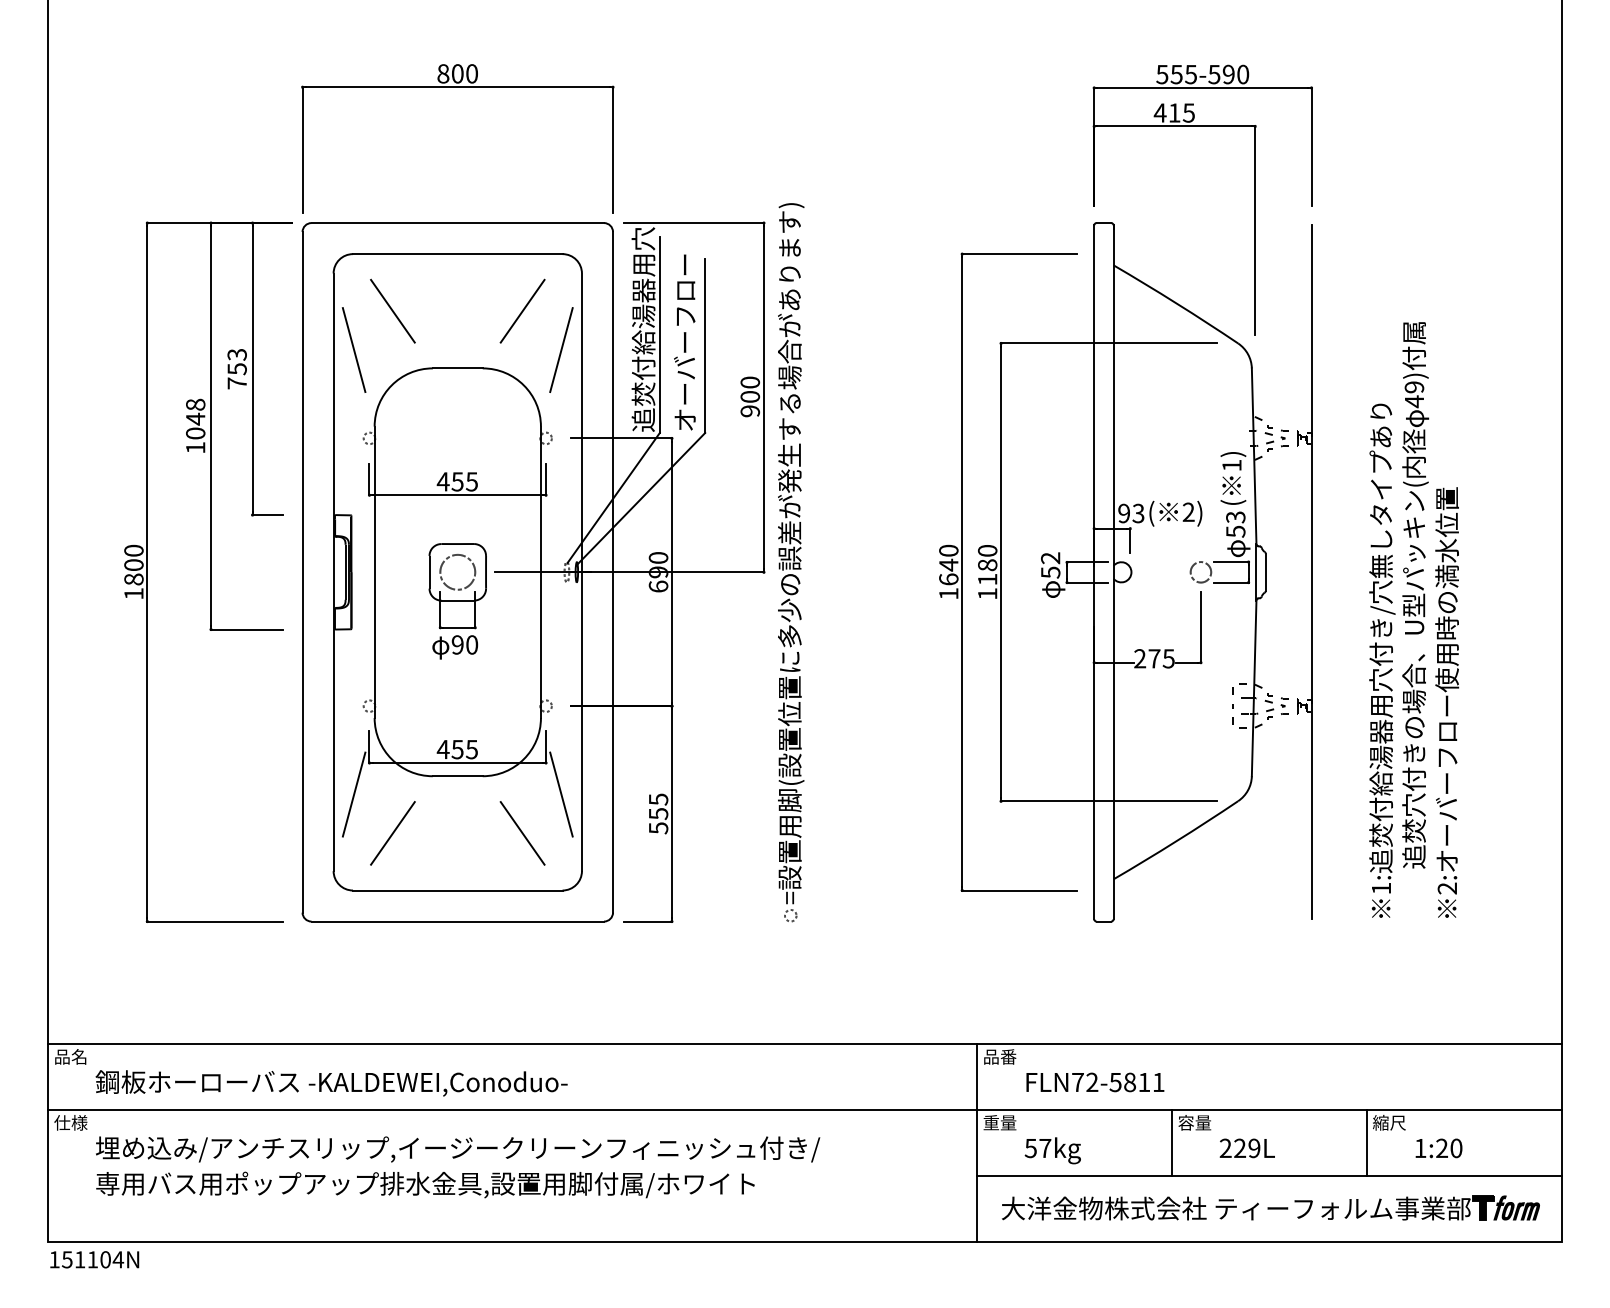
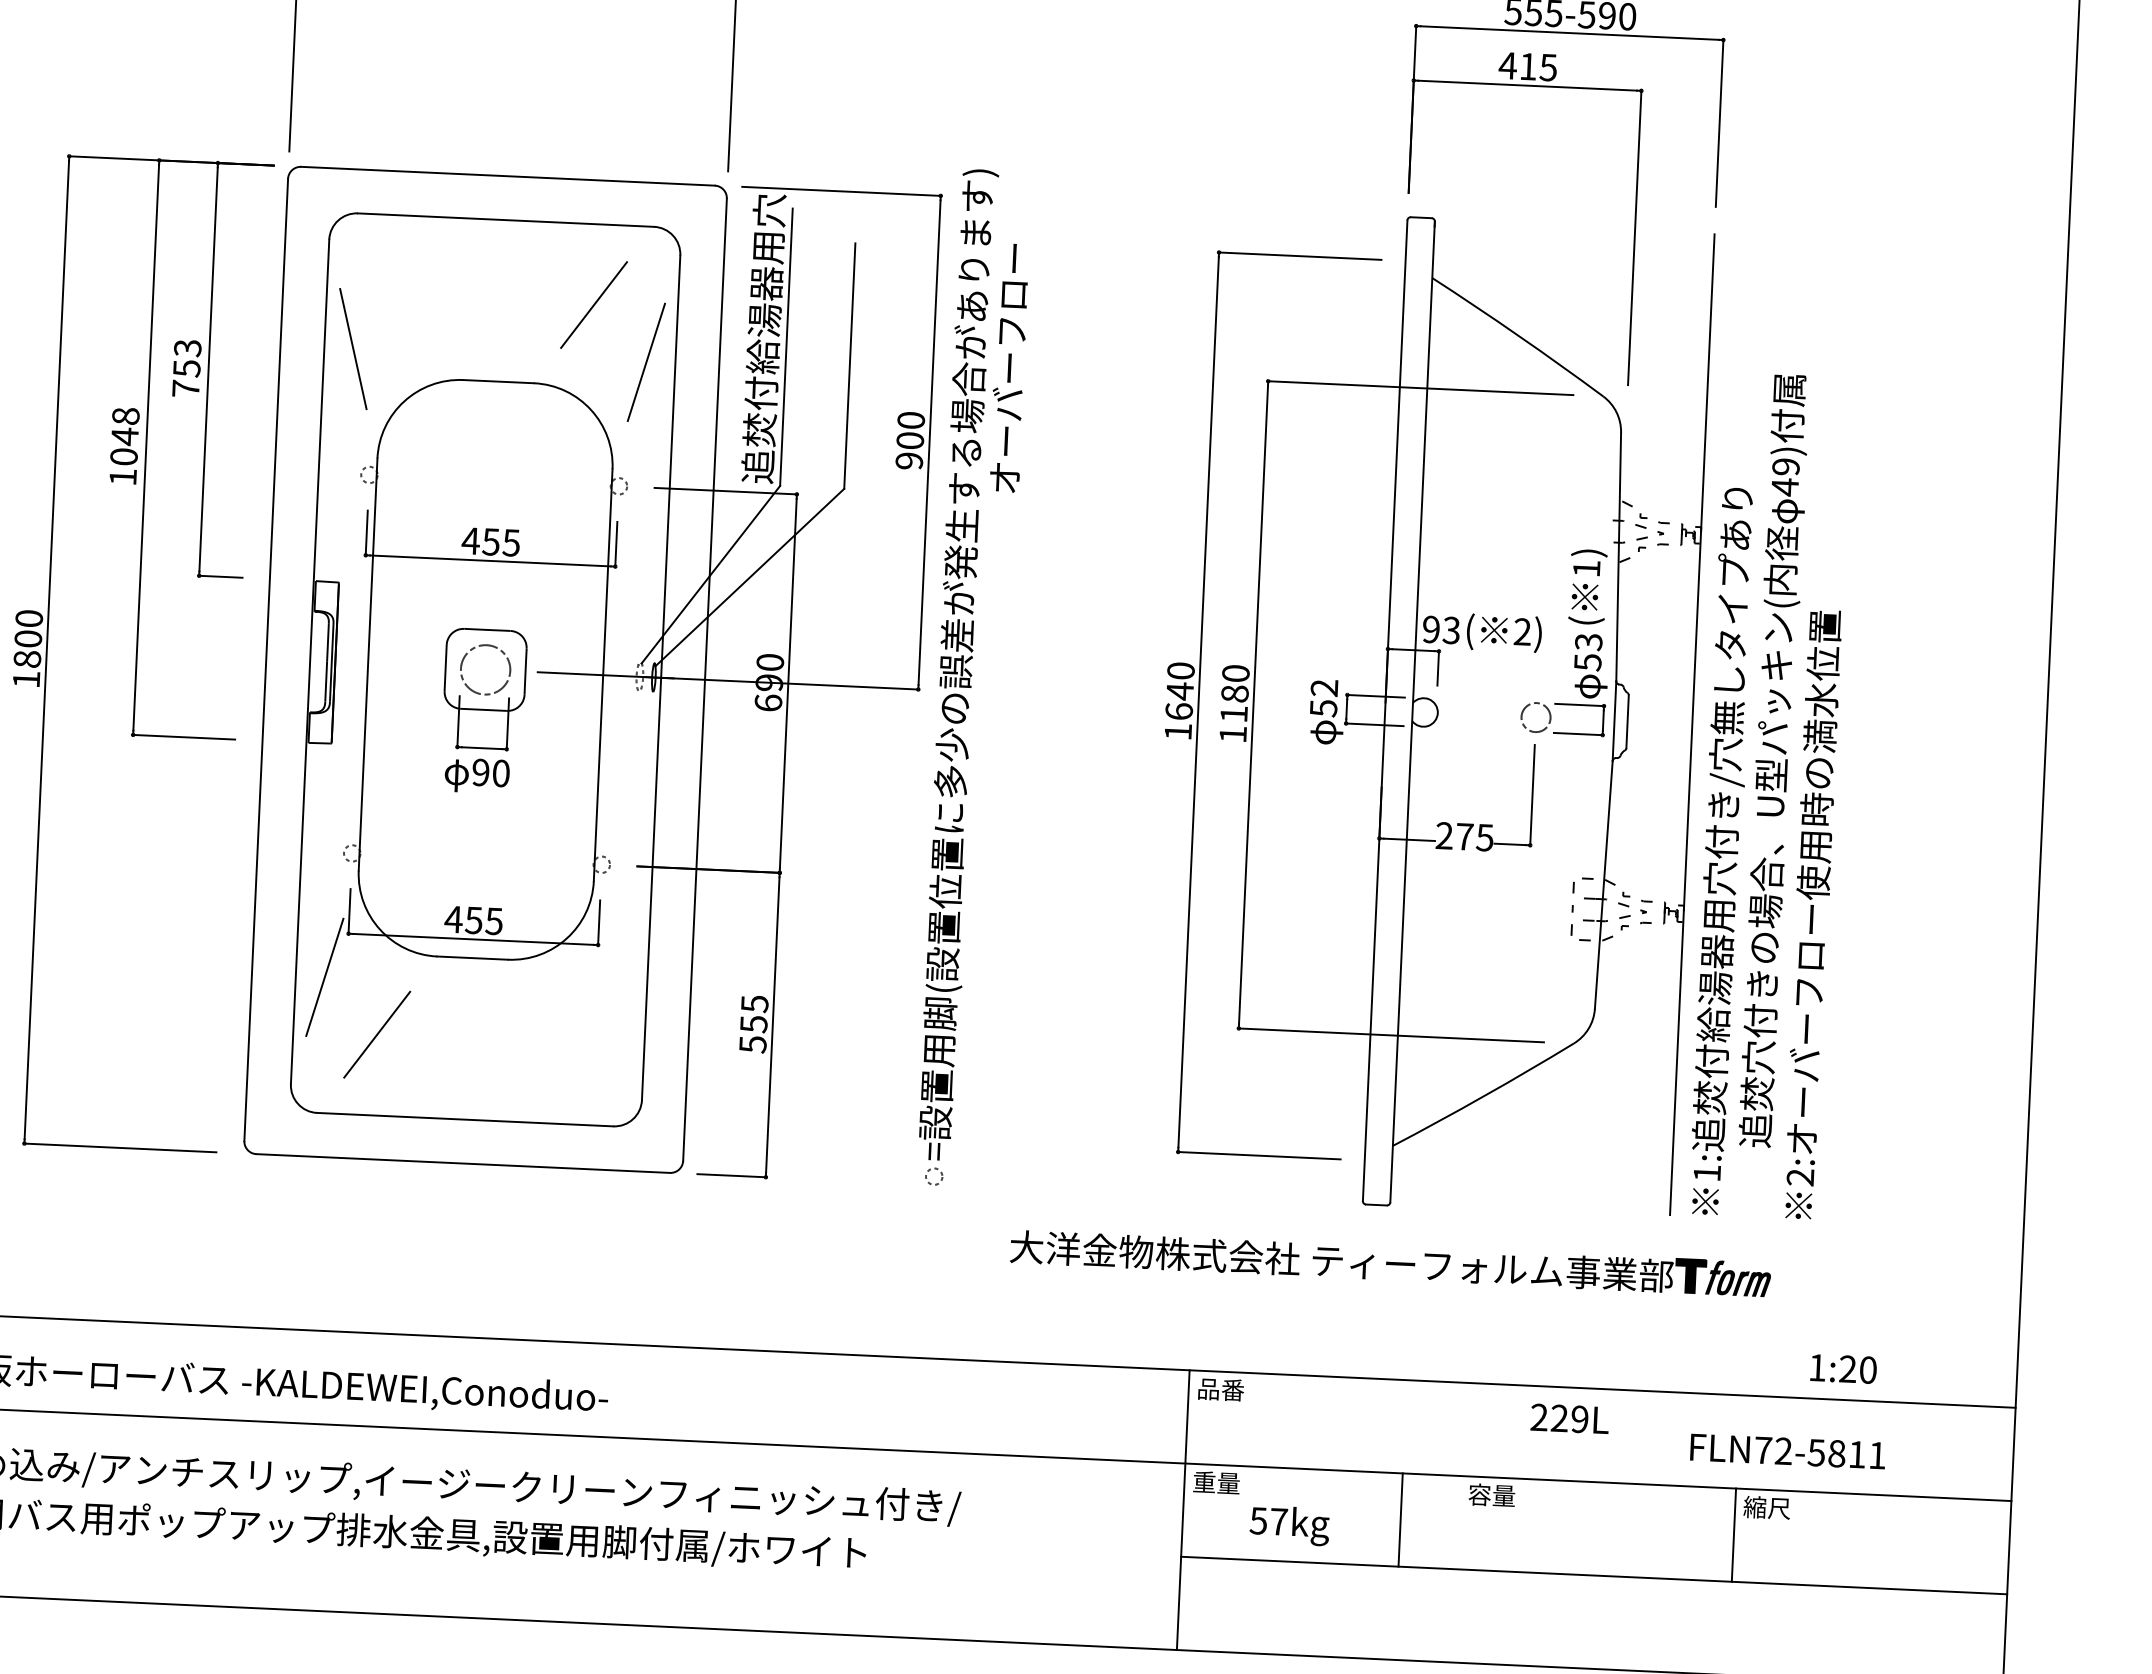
line: (392, 310) -> (410, 295), removed
text: (684, 342) -> (1008, 368), moved
text: (1414, 619) -> (1771, 795), moved
line: (561, 794) -> (617, 990), removed
line: (522, 833) -> (560, 1043), removed
text: (1095, 1082) -> (1788, 1451), moved
line: (1172, 1143) -> (1401, 1520), moved
text: (1246, 1148) -> (1568, 1419), moved
text: (1438, 1148) -> (1842, 1369), moved
part: (1270, 1207) -> (1390, 1262), moved

